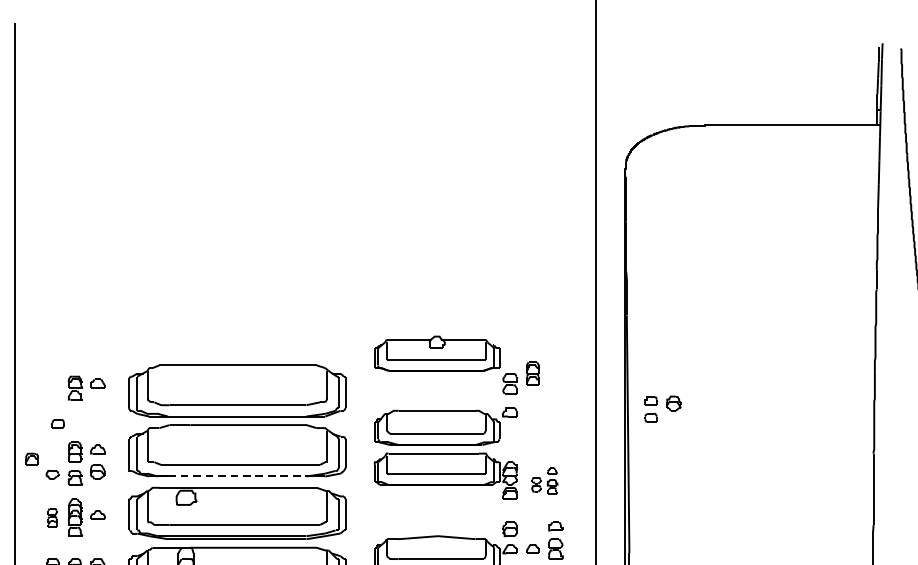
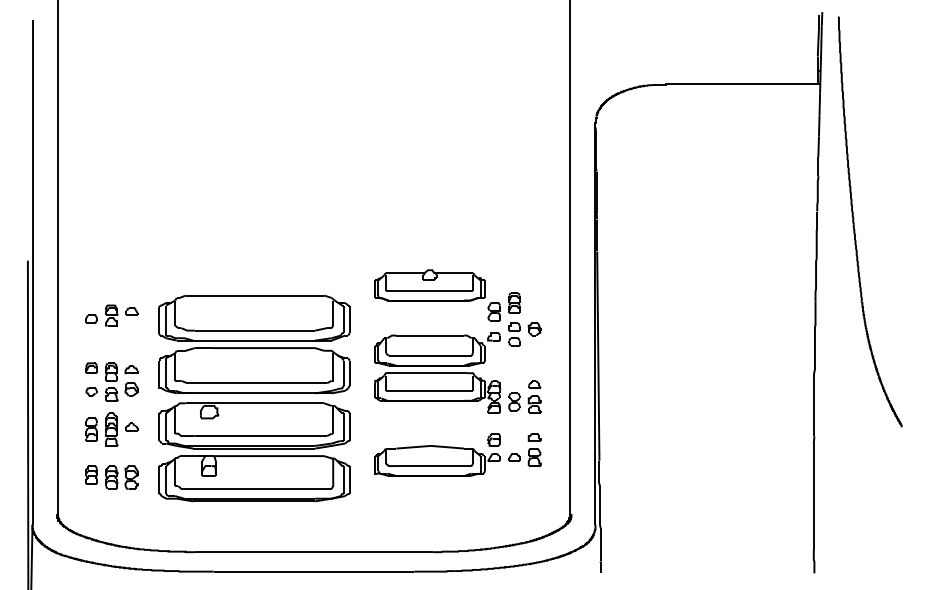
part: (662, 409) -> (524, 334), moved
part: (58, 423) -> (91, 318), moved
part: (31, 458) -> (91, 367), moved
line: (237, 476) -> (254, 393), dashed -> solid
part: (544, 480) -> (524, 396), size x1.43
part: (52, 517) -> (91, 429), size x1.43

